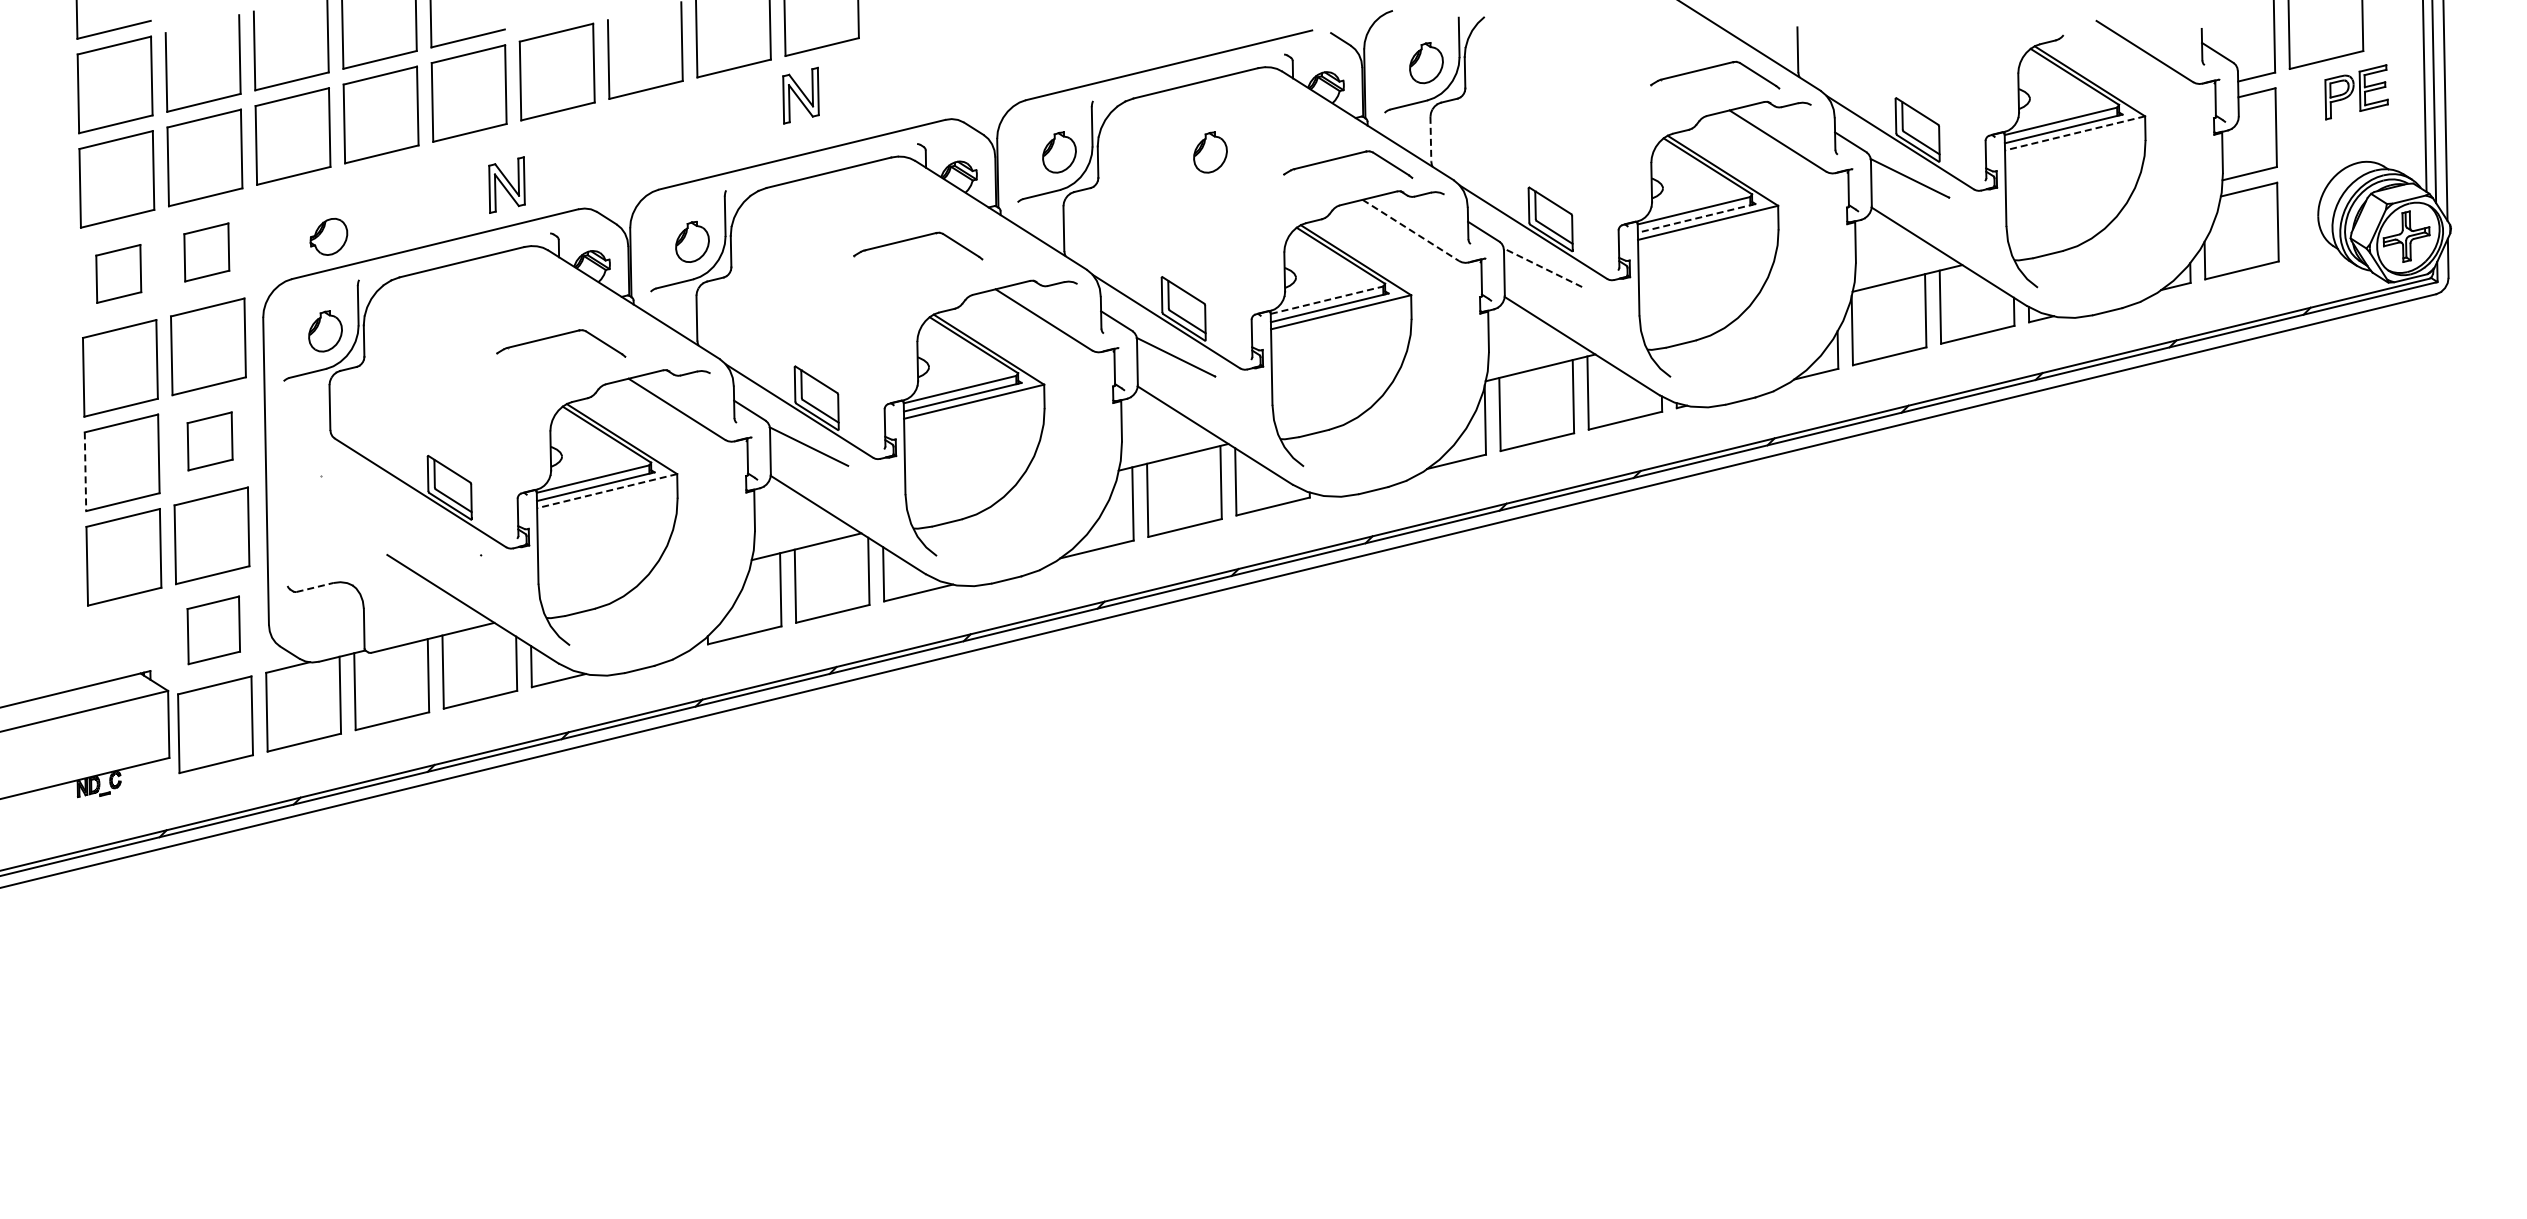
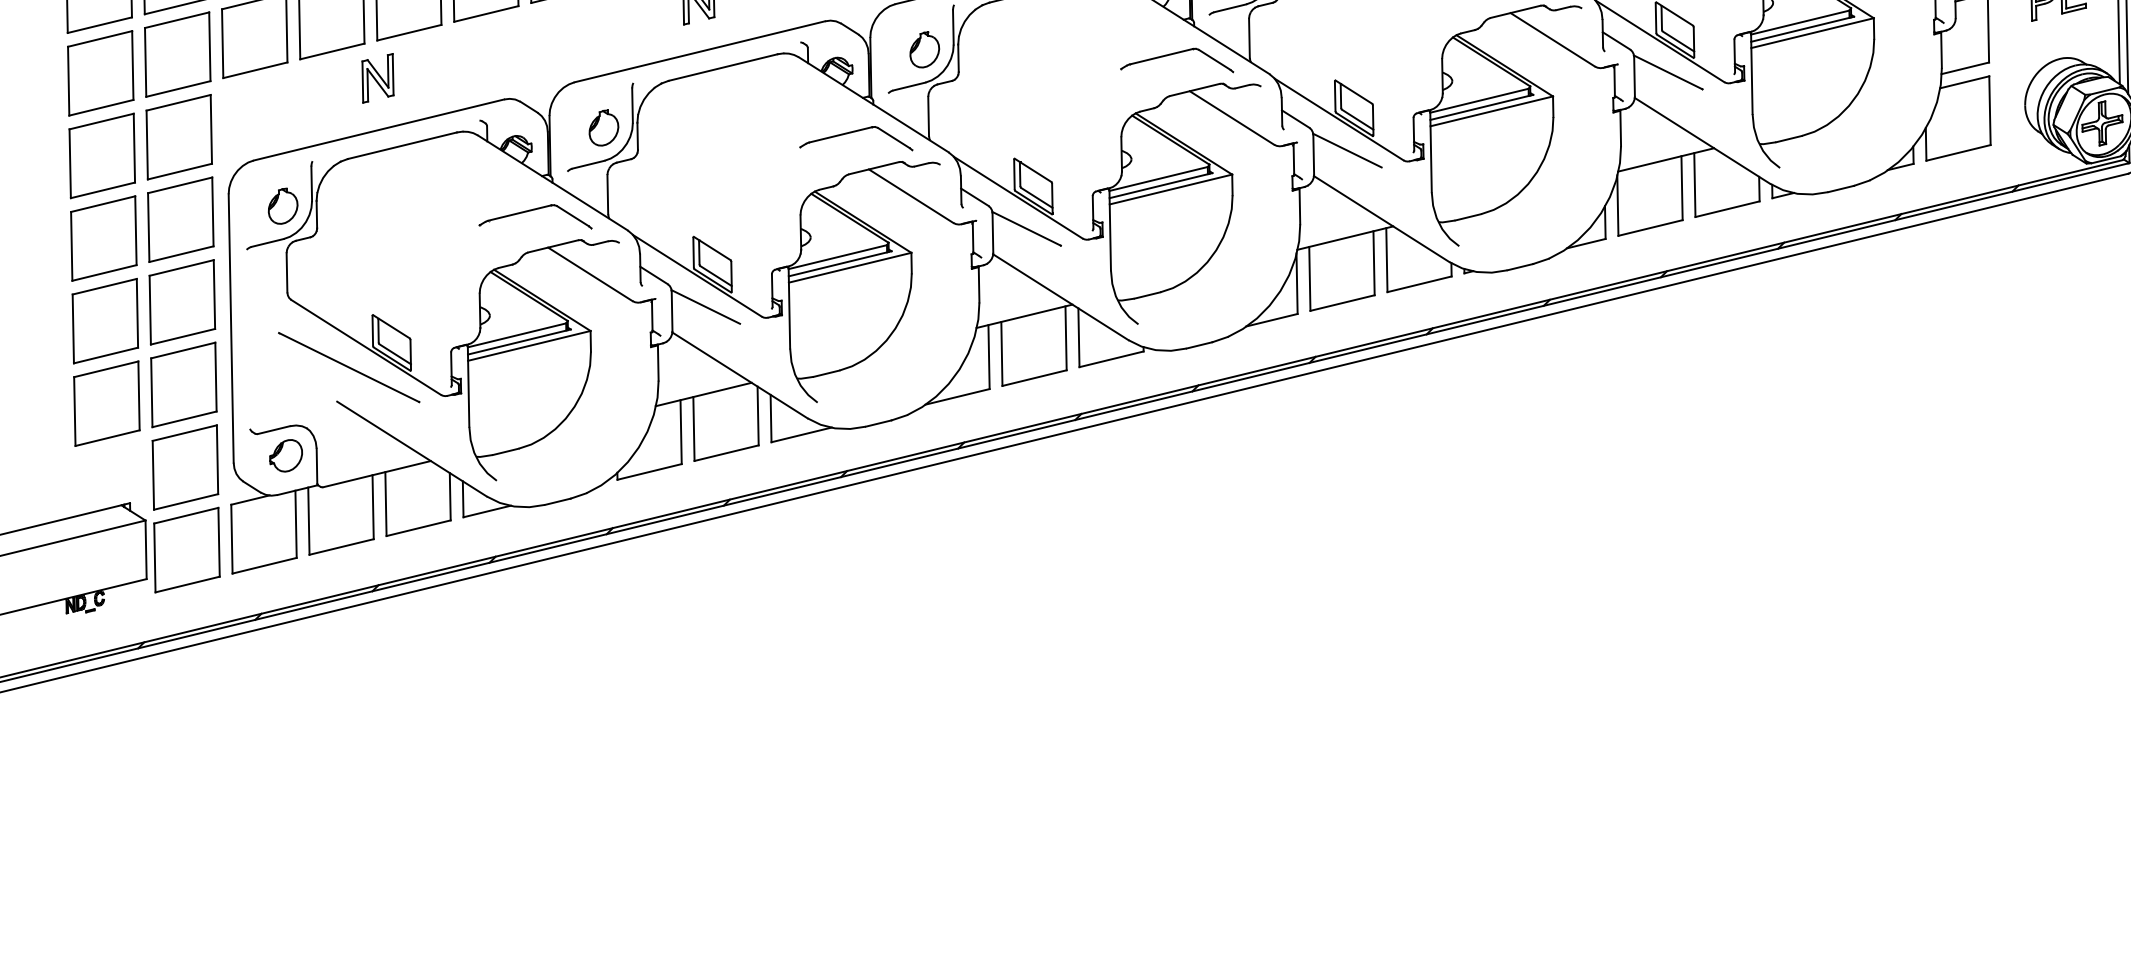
line: (2074, 133) -> (1812, 33), dashed -> solid
line: (1430, 139) -> (1249, 38), dashed -> solid
part: (1210, 152) -> (1056, 49), removed
part: (506, 184) -> (377, 77), moved
line: (1696, 218) -> (1481, 107), dashed -> solid
line: (1411, 230) -> (1232, 118), dashed -> solid
part: (328, 236) -> (285, 455), moved
part: (918, 238) -> (856, 132), moved
part: (206, 252) -> (179, 137), size x1.67
line: (1542, 267) -> (1347, 150), dashed -> solid
part: (118, 273) -> (102, 155), size x1.67
line: (1327, 300) -> (1159, 179), dashed -> solid
part: (559, 336) -> (534, 210), moved
part: (209, 441) -> (181, 302), size x1.67
line: (85, 472) -> (73, 329), dashed -> solid
line: (606, 491) -> (528, 346), dashed -> solid
line: (400, 515) -> (348, 367), added
line: (314, 587) -> (273, 430), dashed -> solid
part: (213, 630) -> (185, 467), size x1.43

